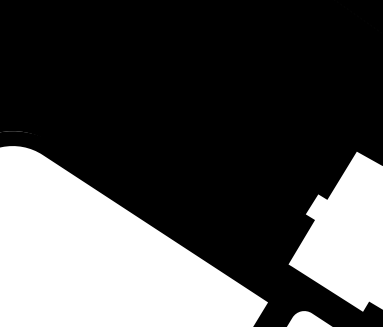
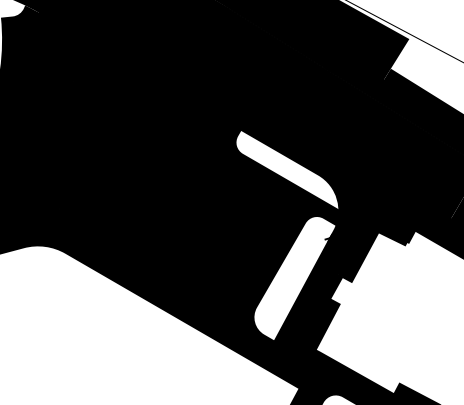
fill: (268, 82) -> (287, 169), removed
fill: (270, 192) -> (294, 278), removed

